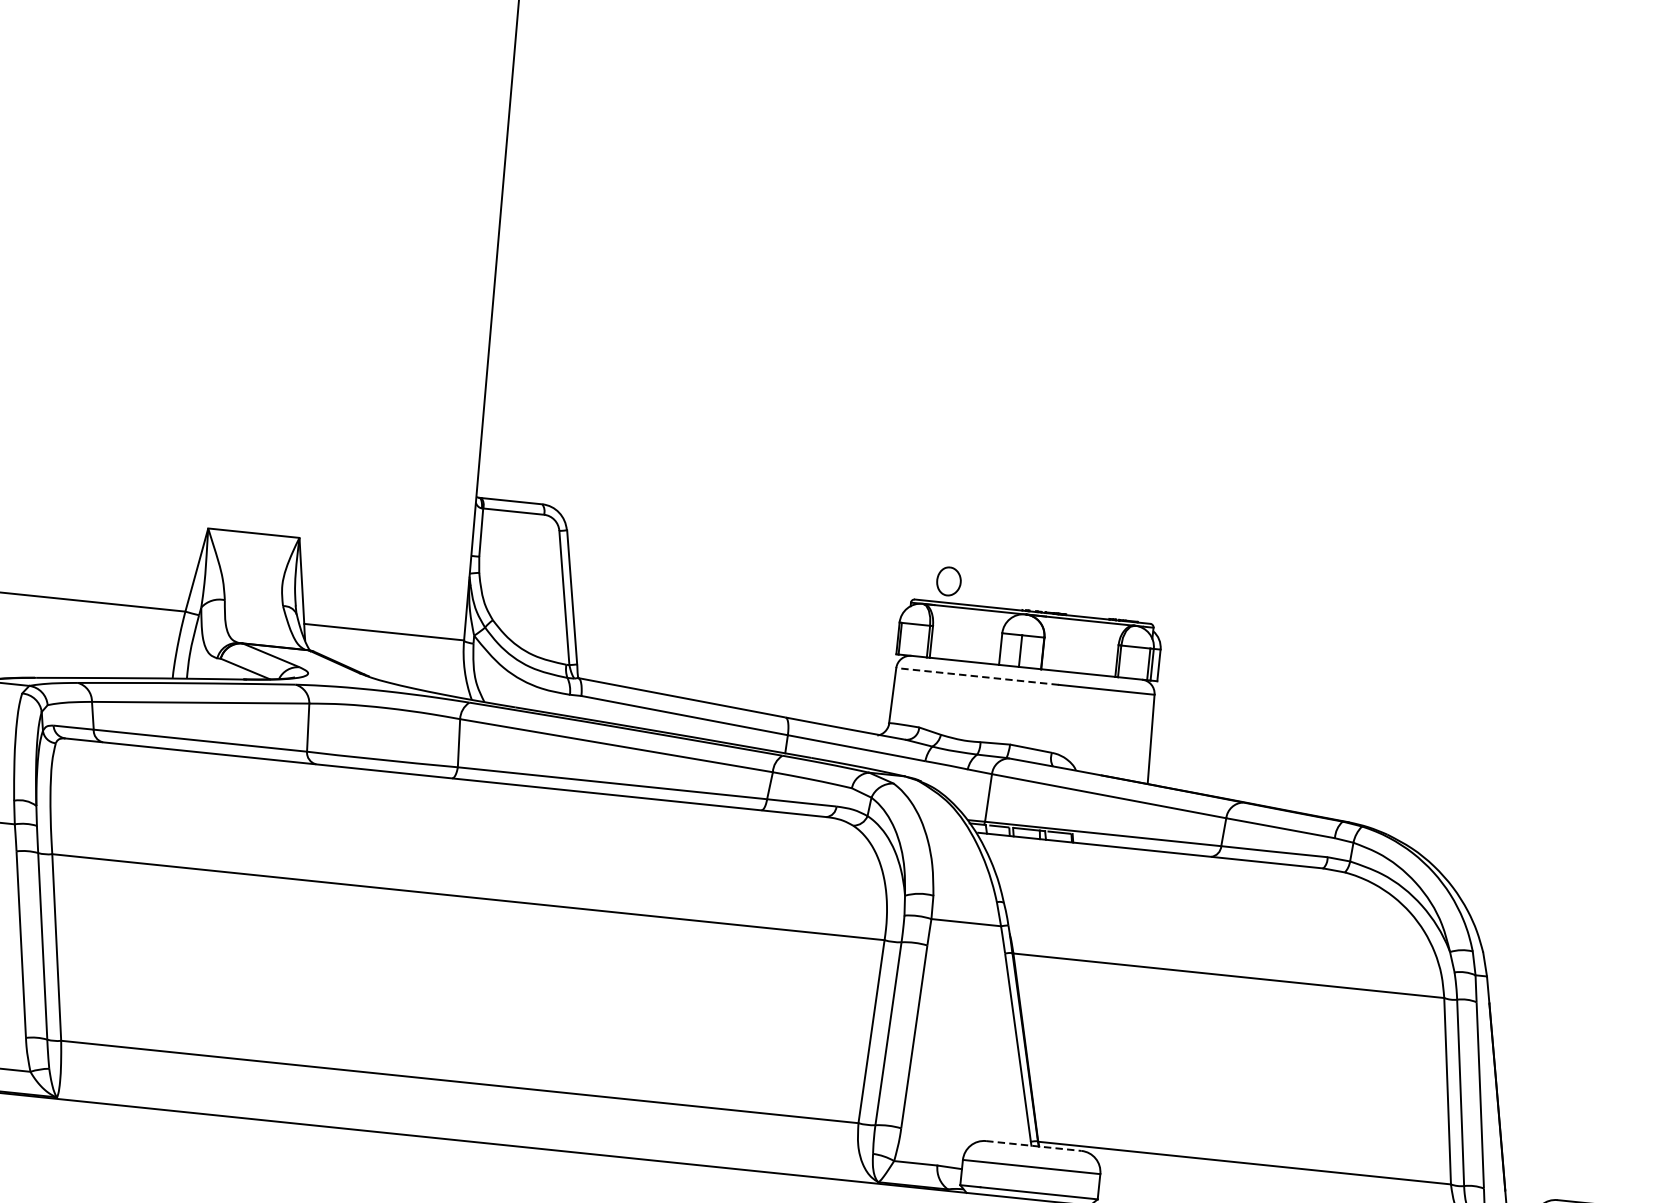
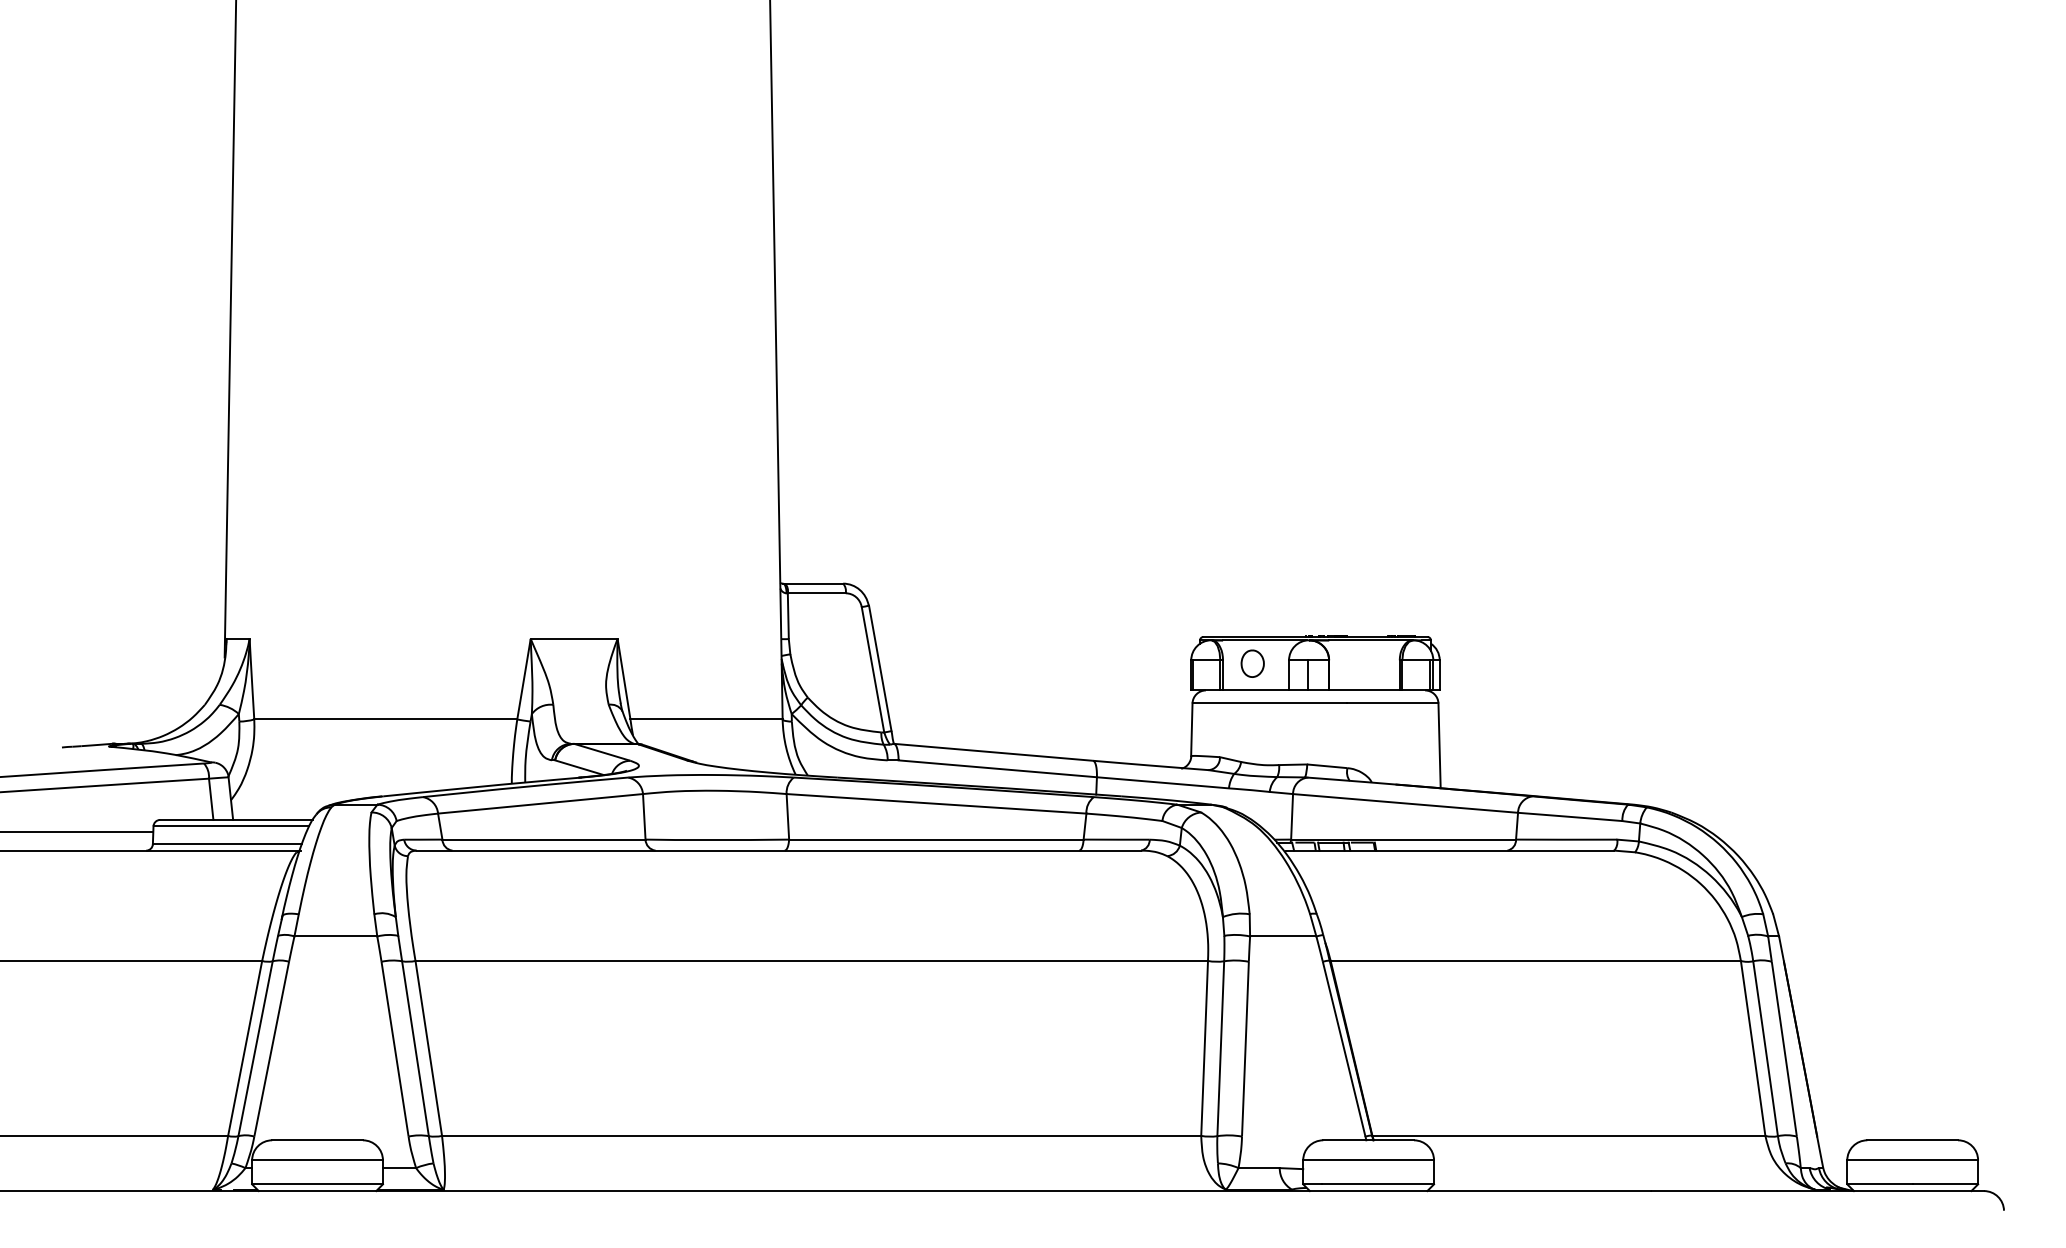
part: (948, 581) -> (1252, 663), moved
line: (977, 676) -> (1269, 703), dashed -> solid
line: (1034, 1146) -> (1369, 1140), dashed -> solid

